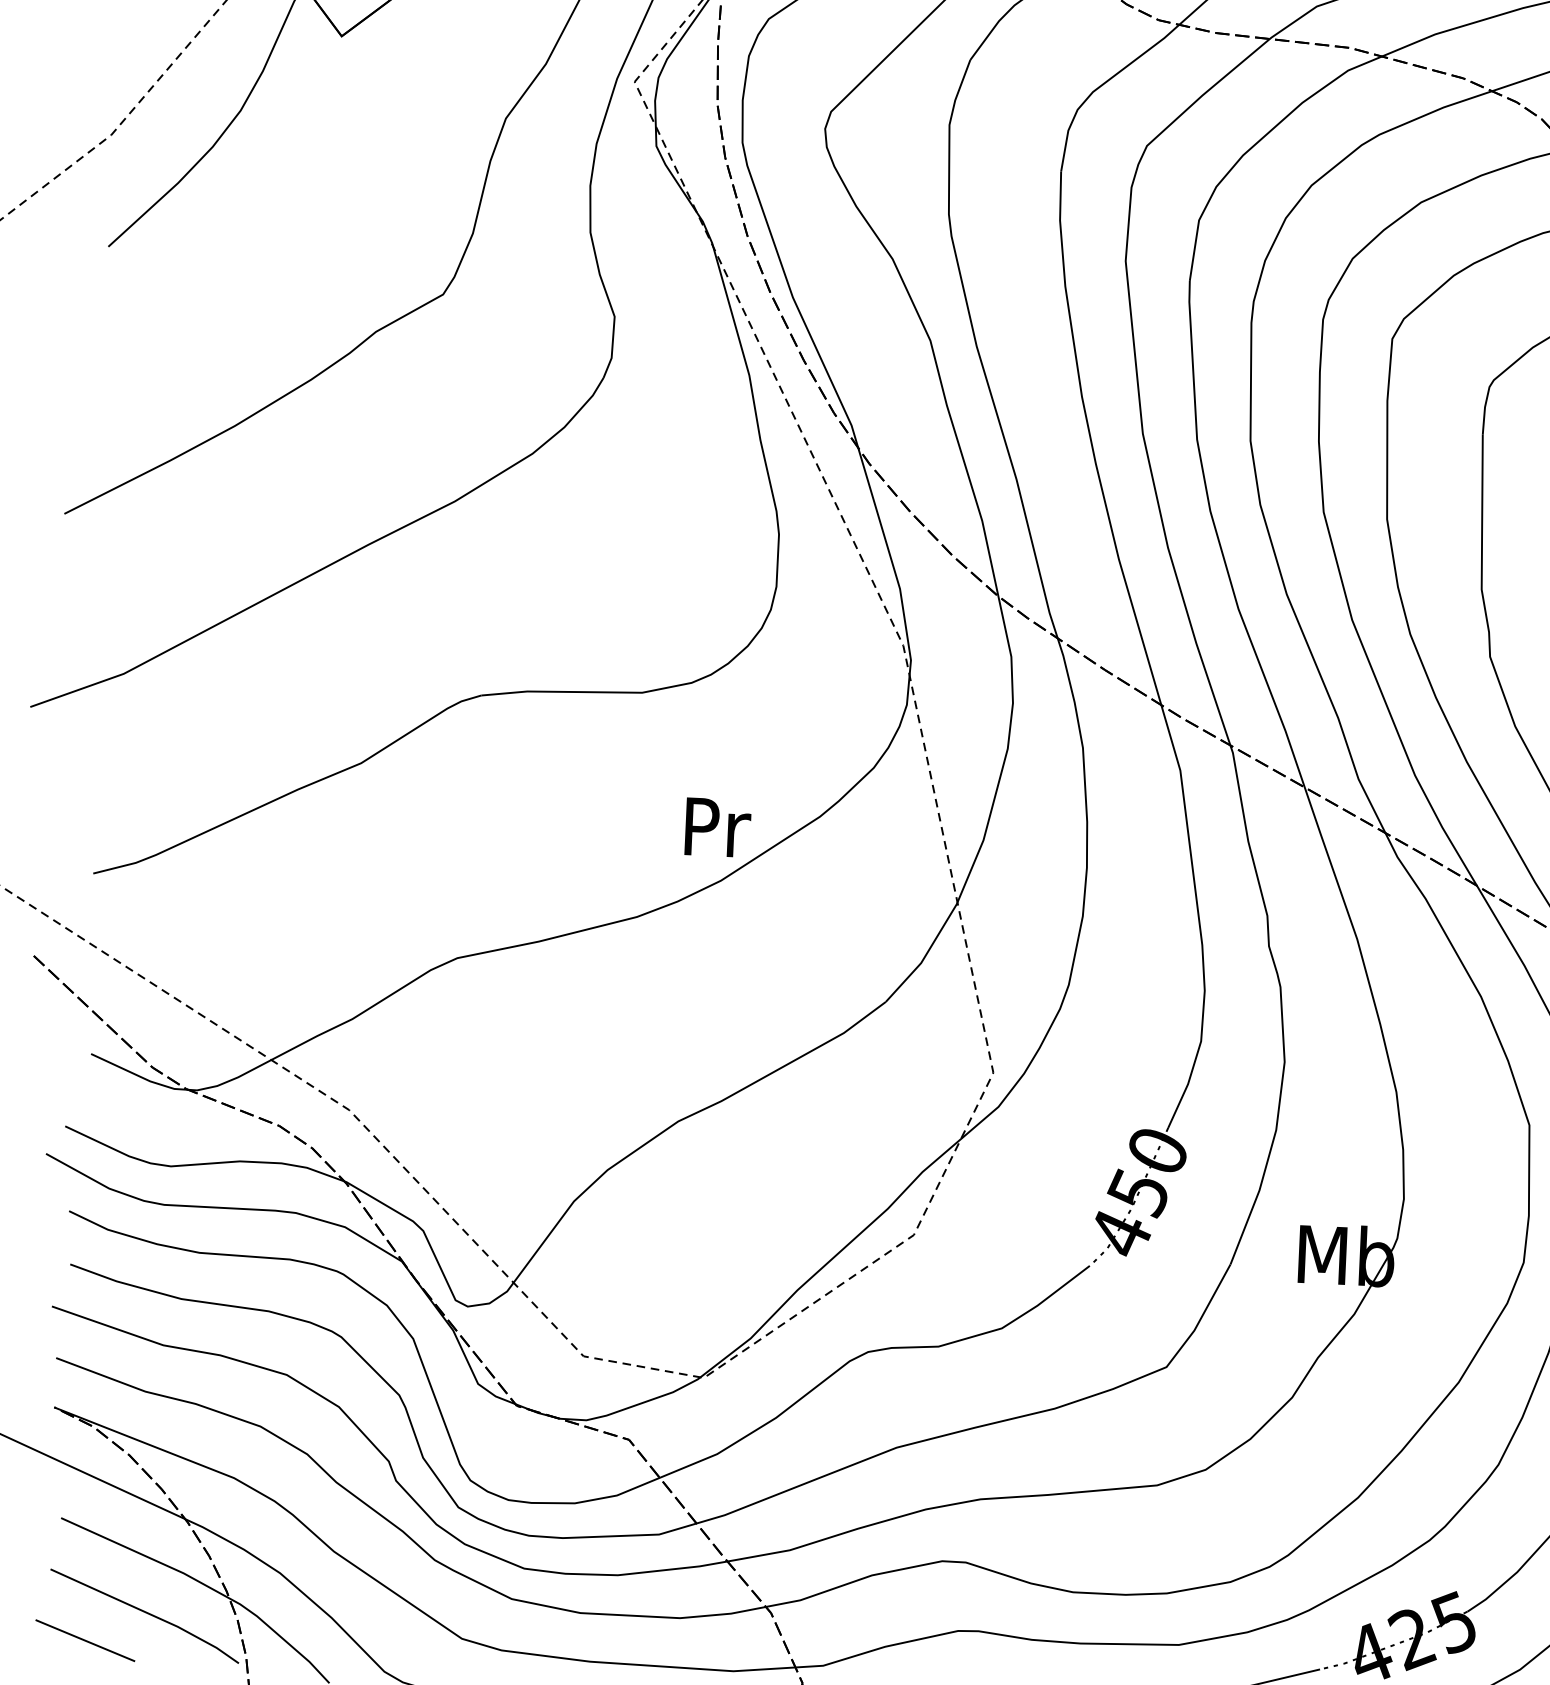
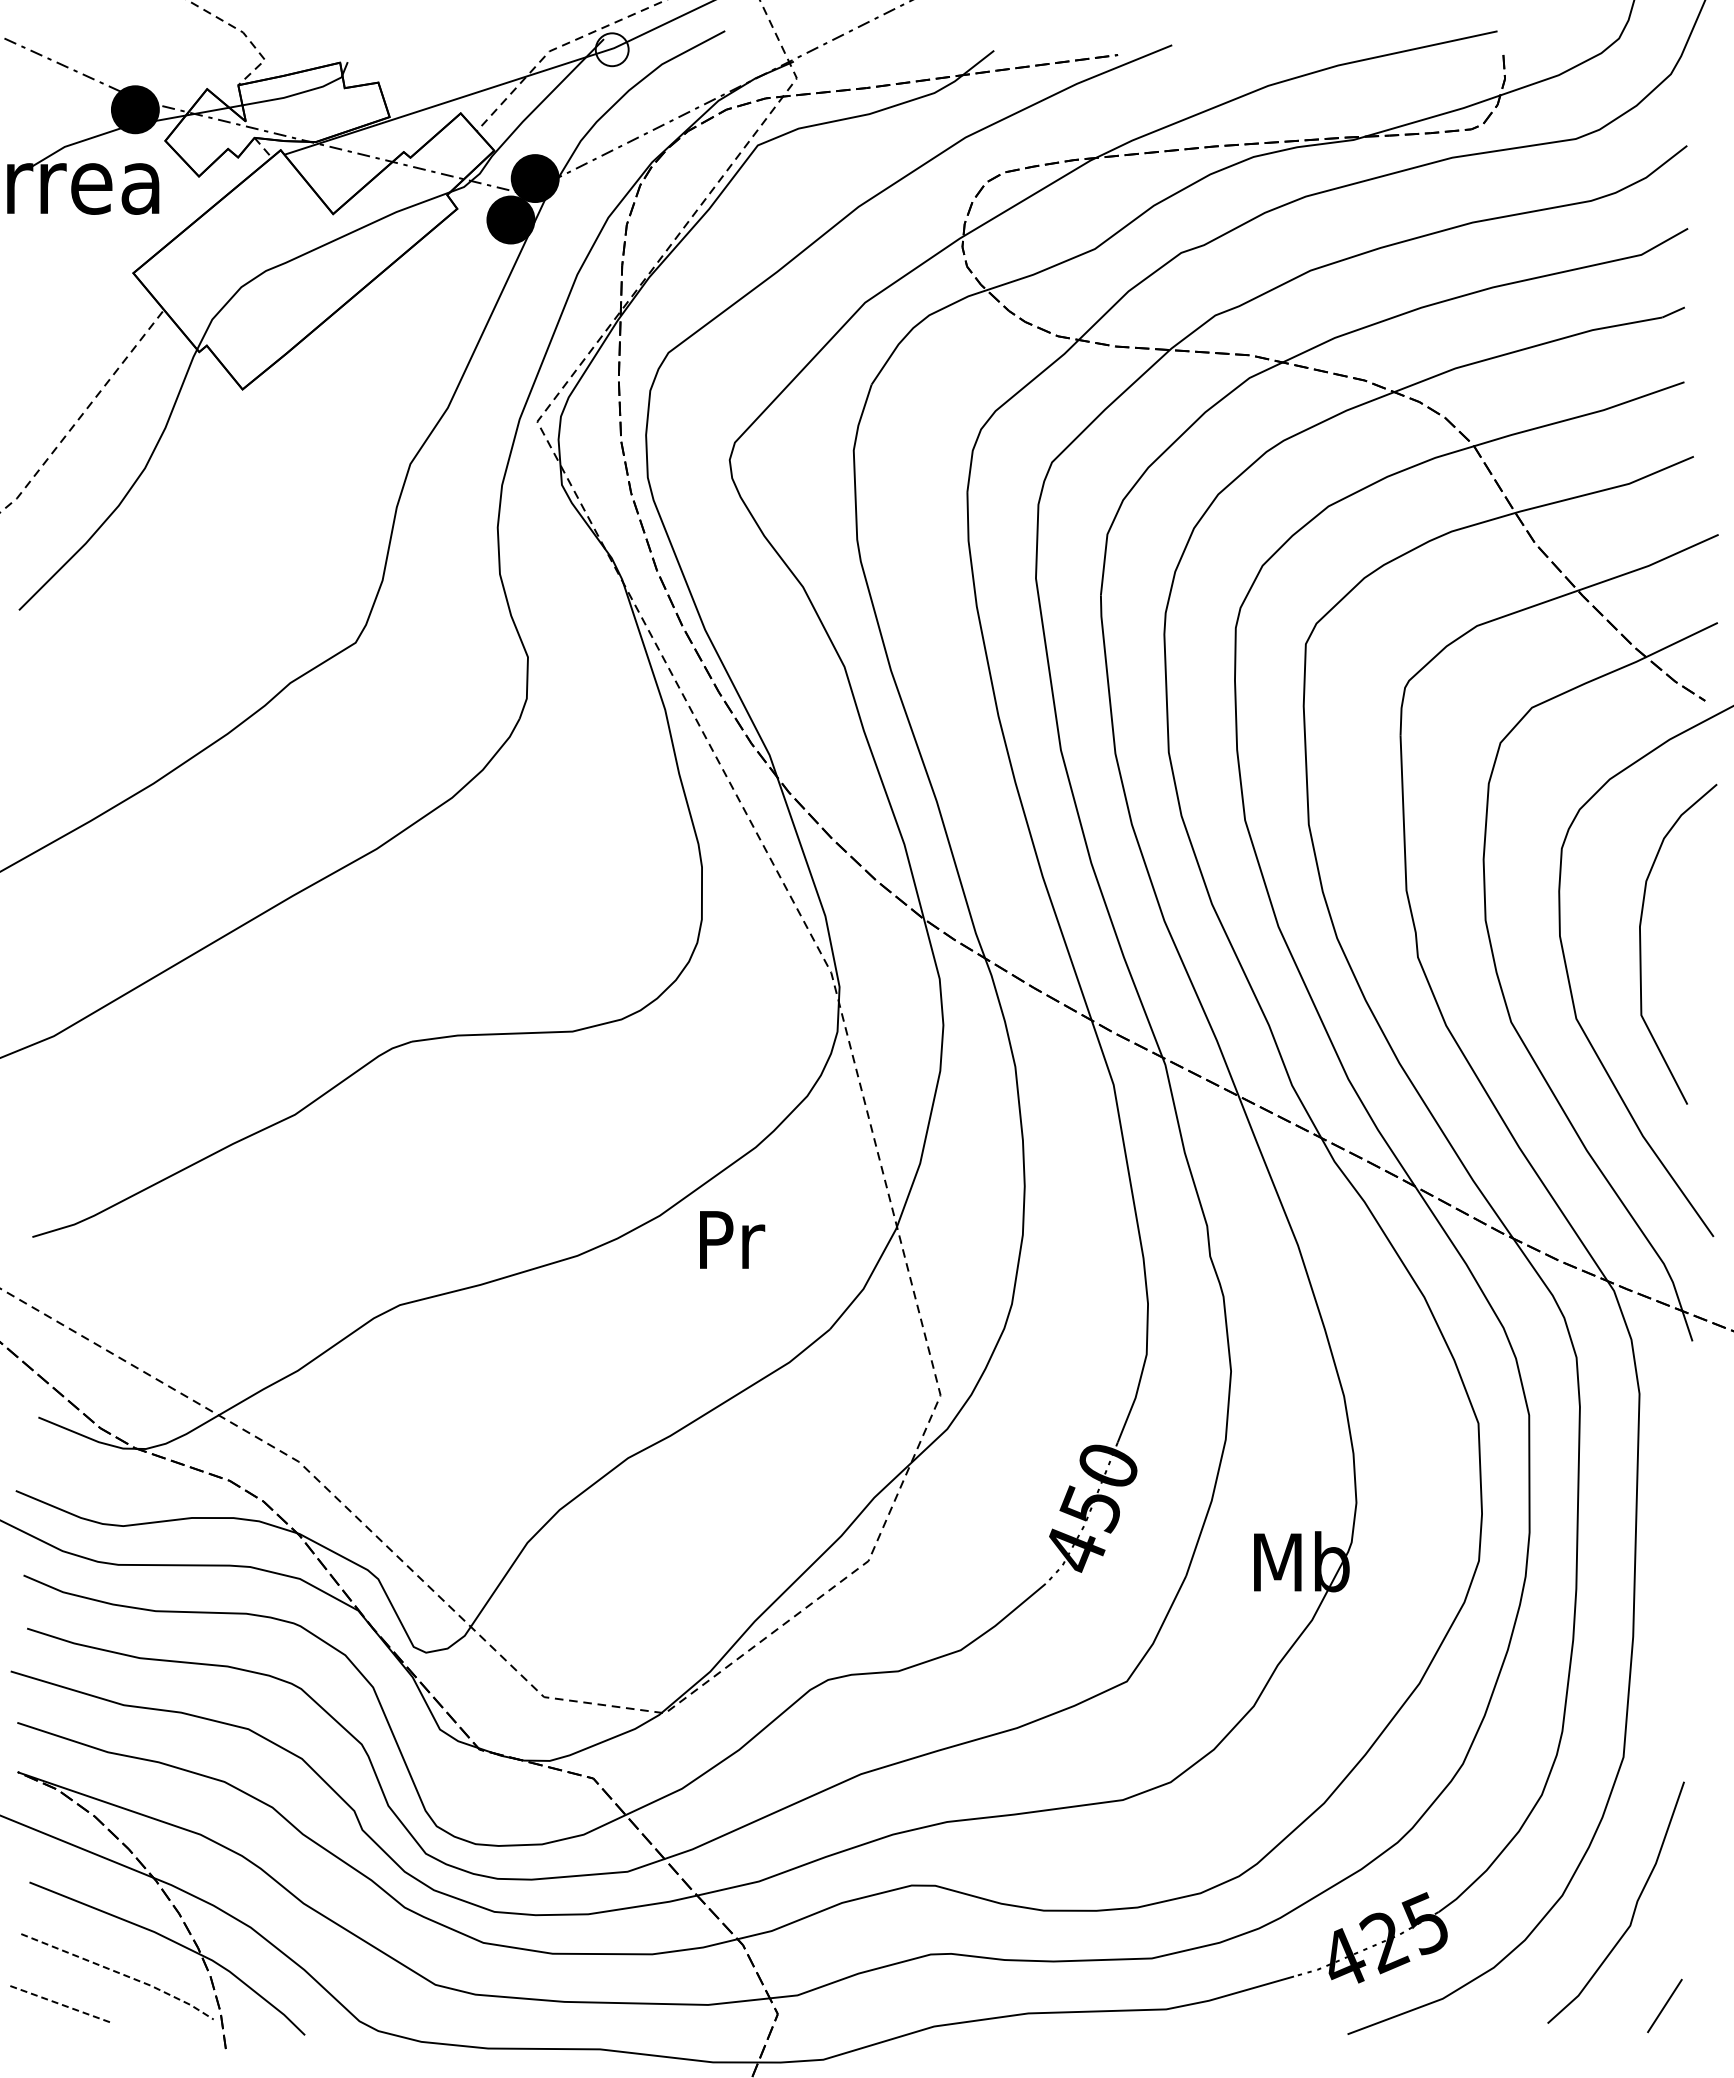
text: (718, 827) -> (732, 1239), moved
line: (148, 1613) -> (121, 1973), solid -> dashed
line: (85, 1640) -> (59, 2003), solid -> dashed

